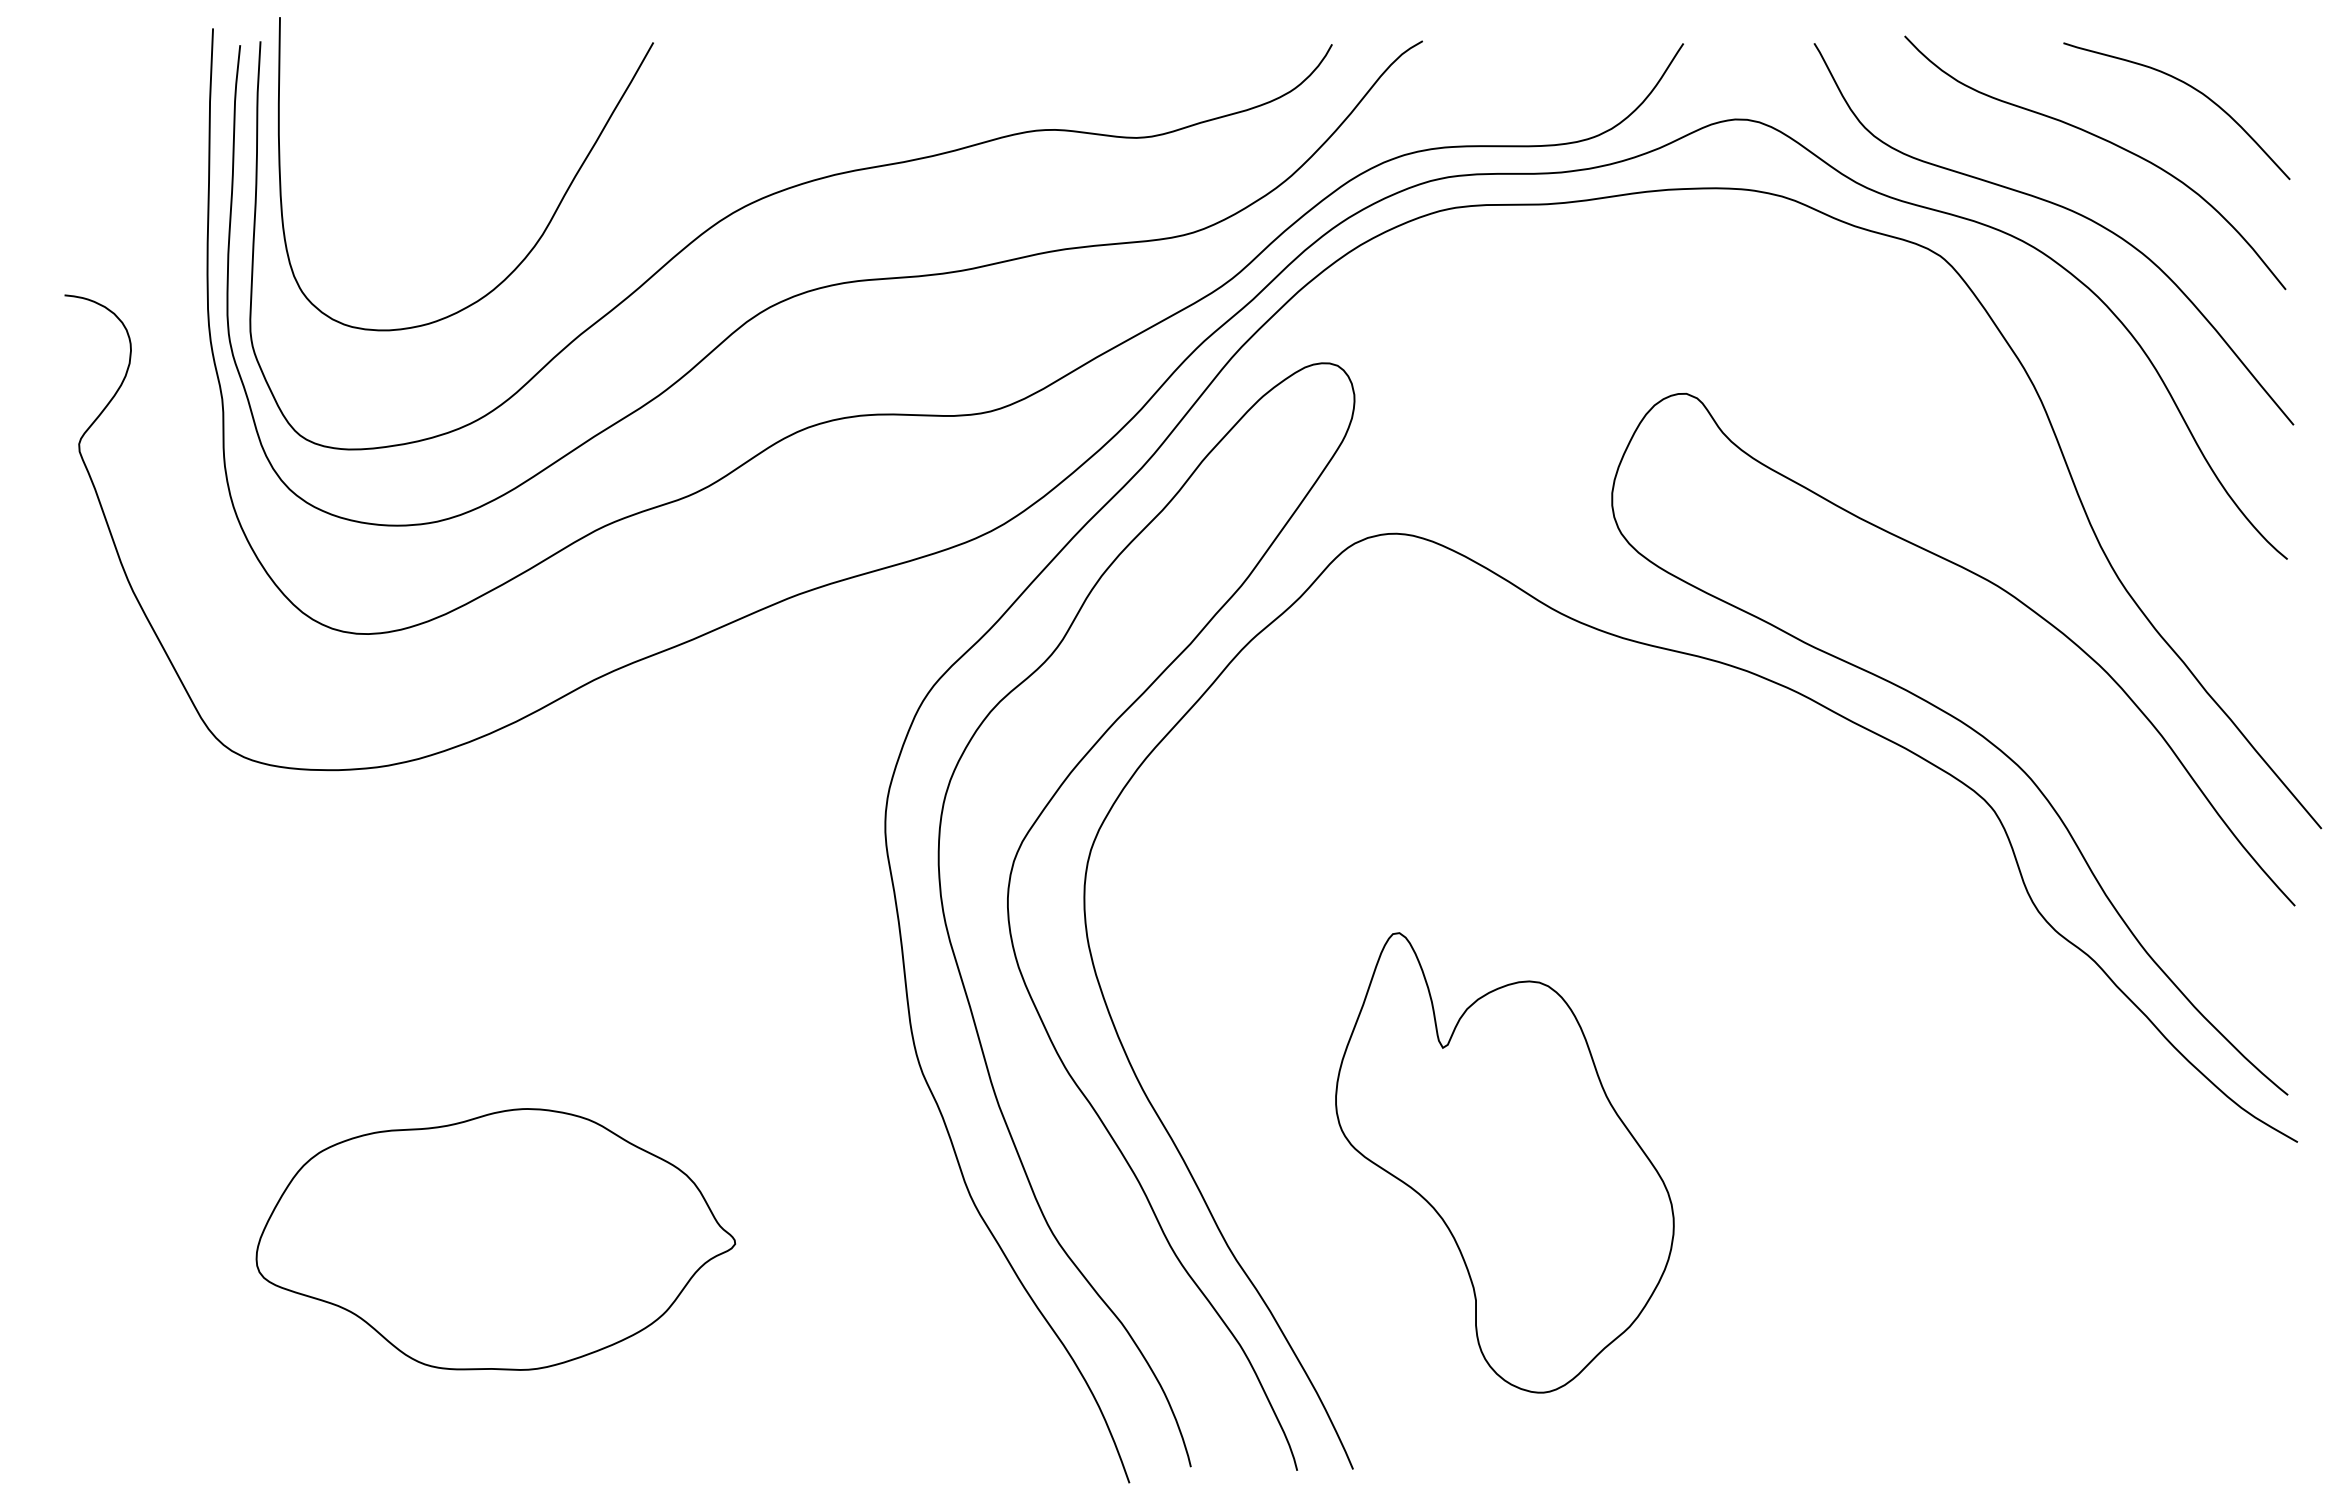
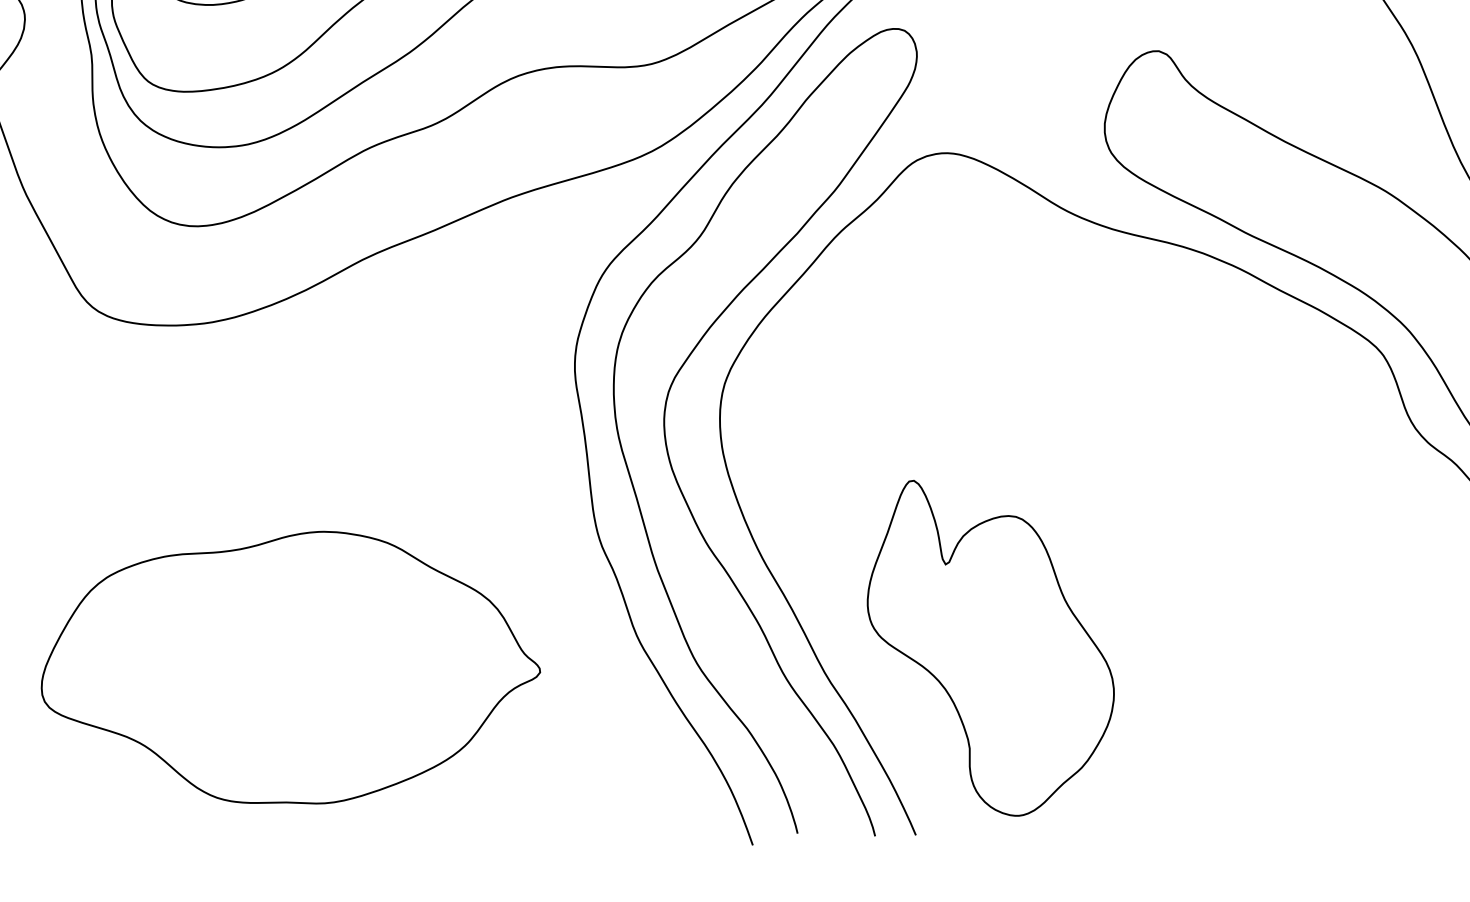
part: (1504, 1162) -> (990, 648), moved
part: (495, 1239) -> (290, 667), size x1.43

